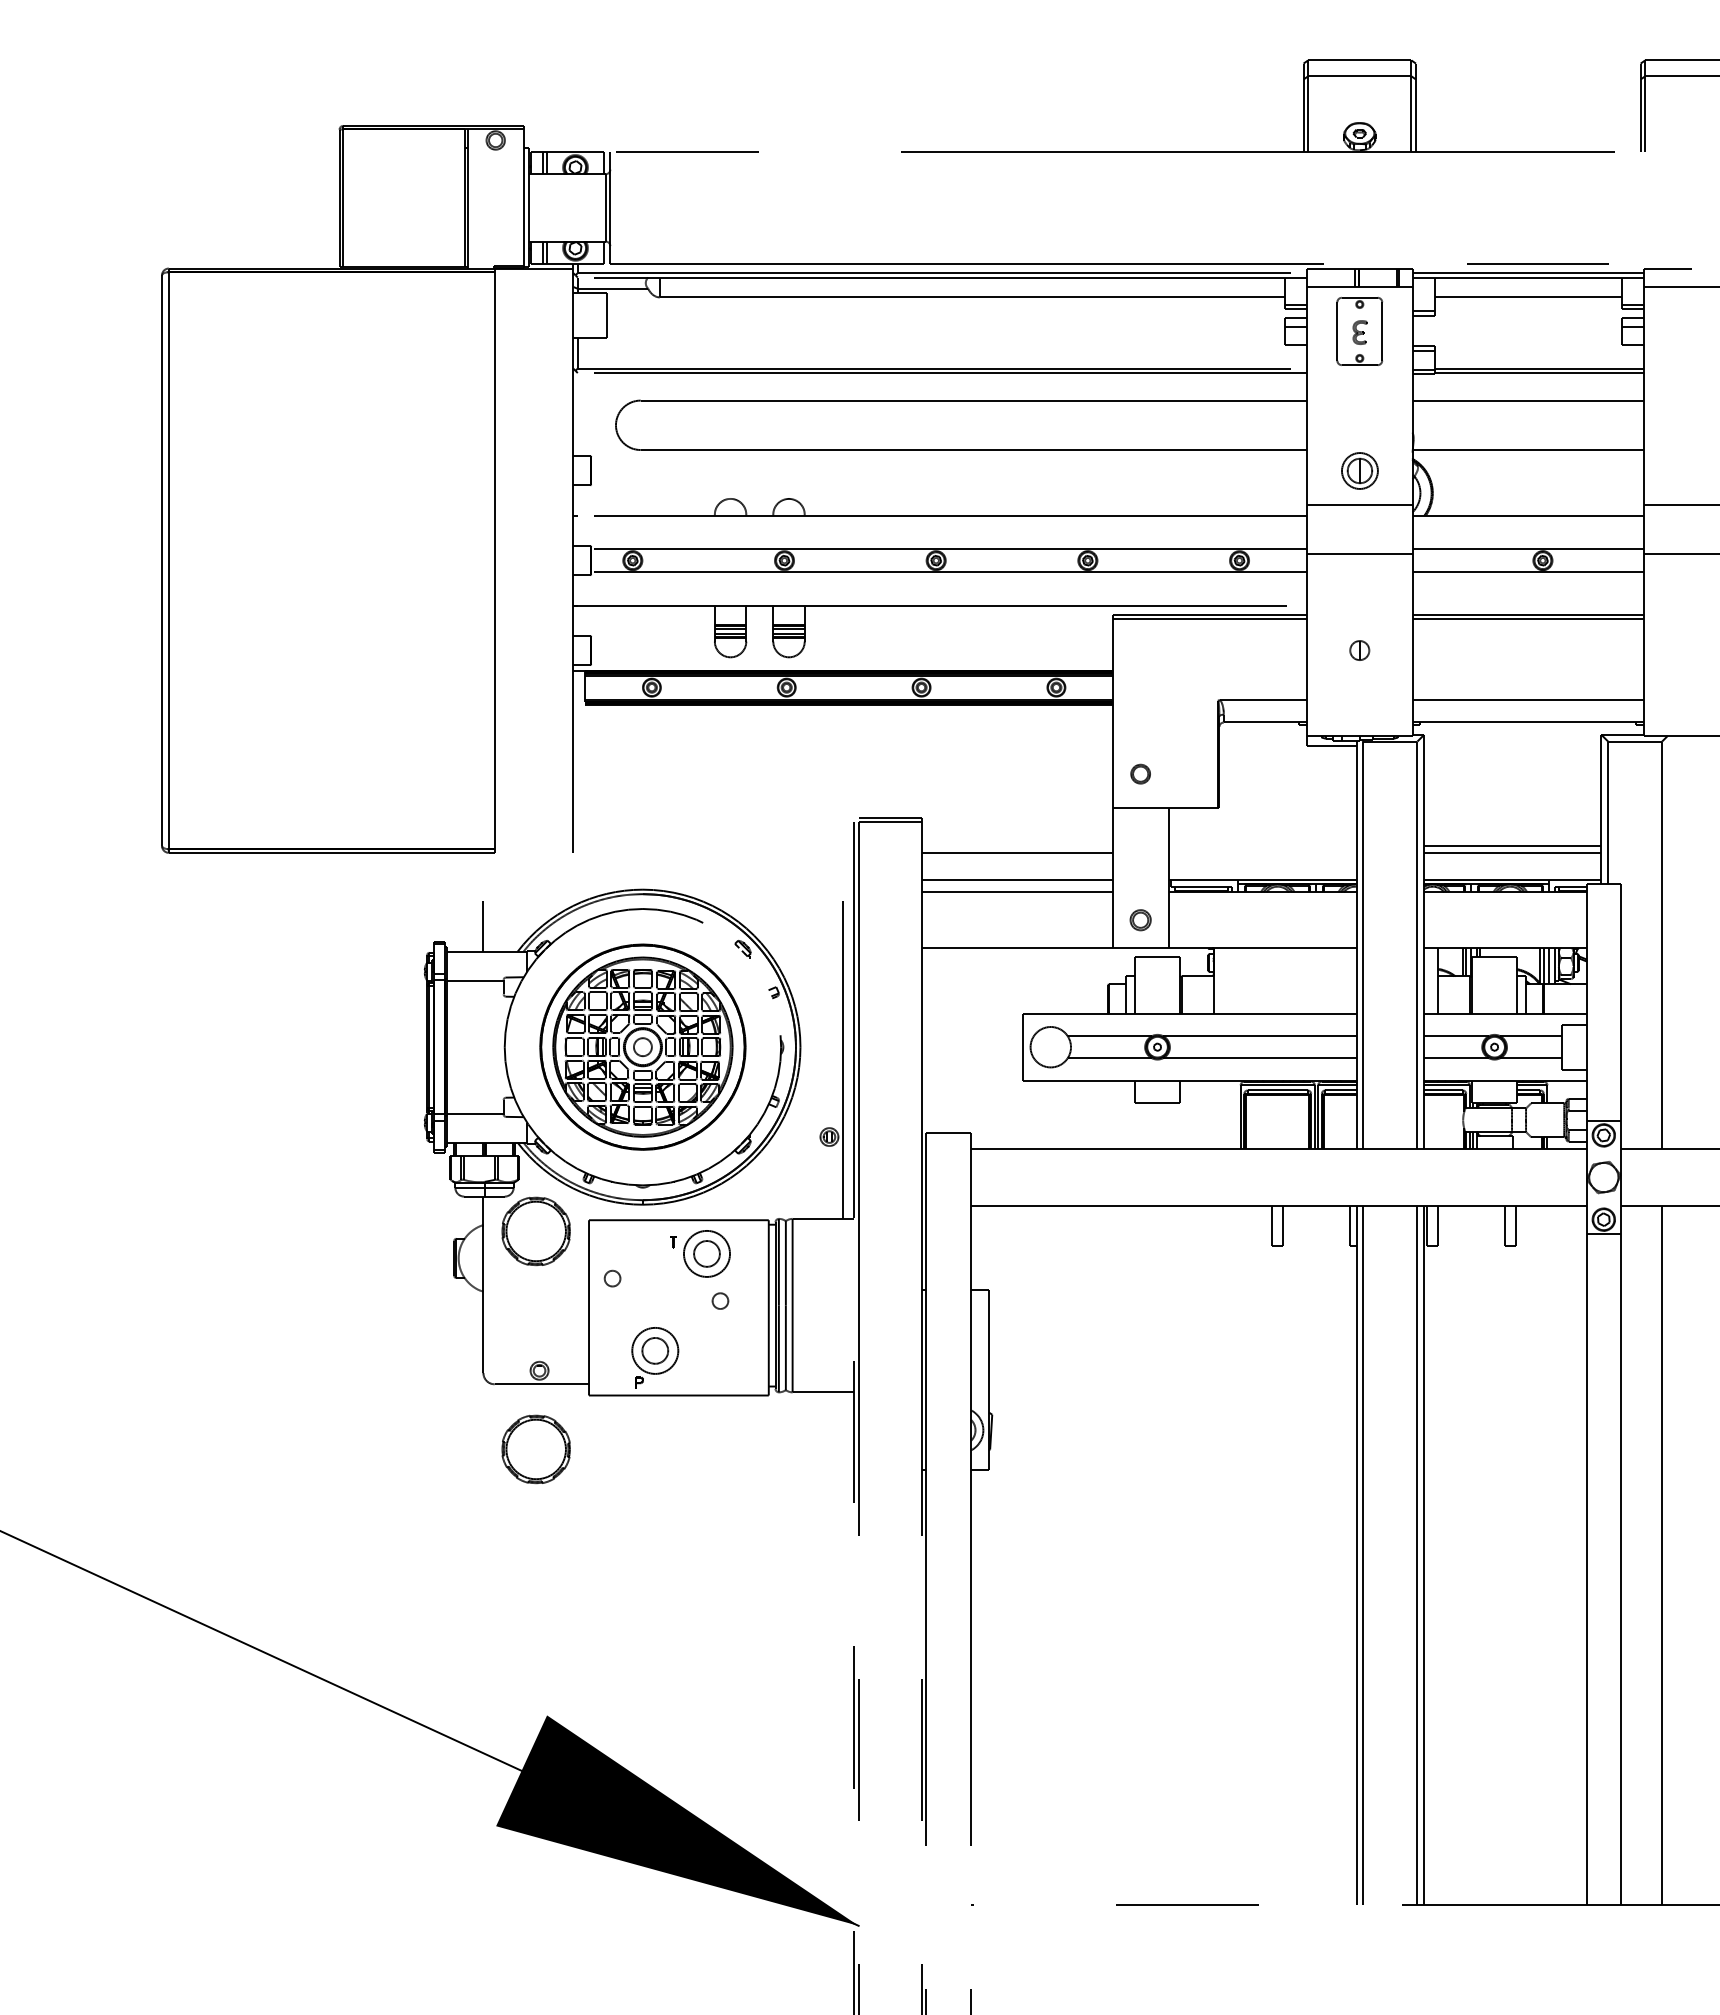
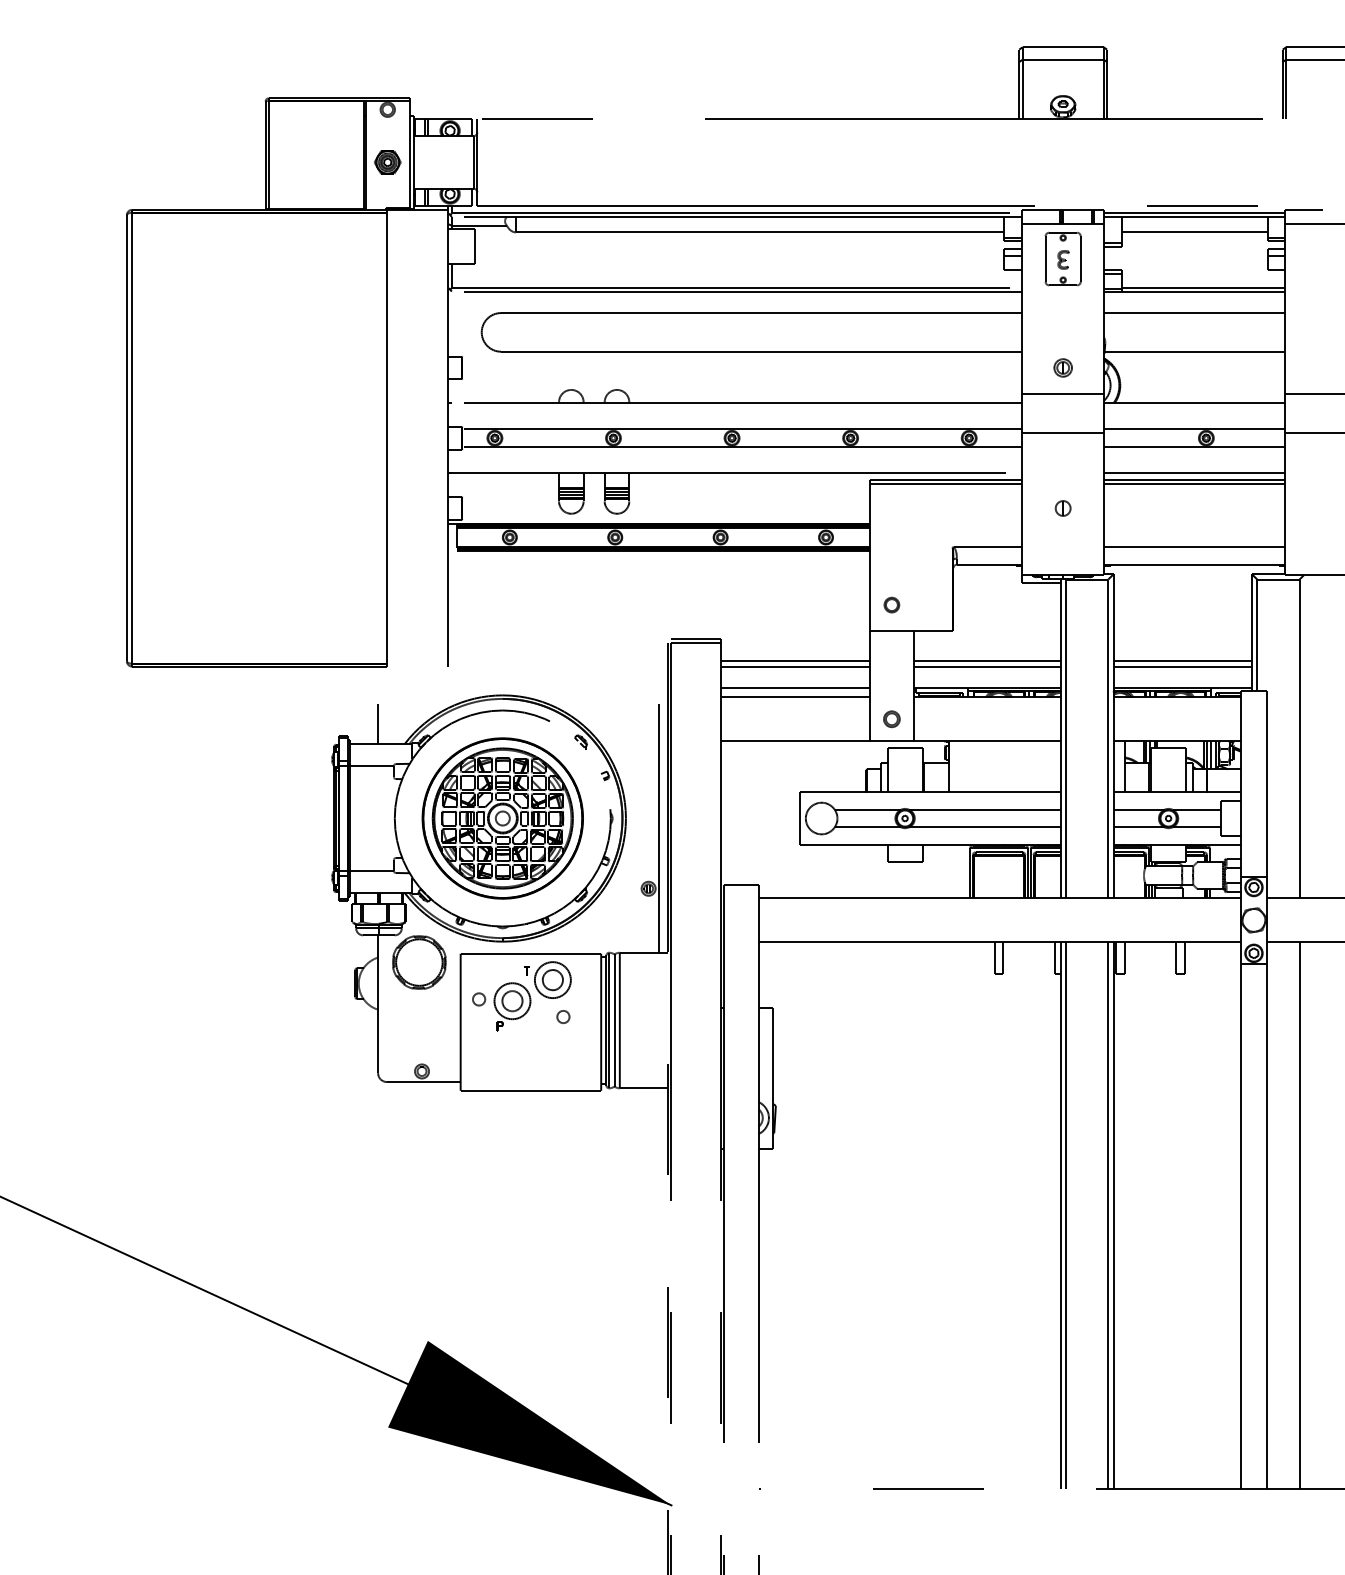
part: (495, 207) -> (387, 162), added
part: (1359, 470) -> (1062, 367), size x0.62
line: (1528, 605) -> (1195, 473), added
line: (1016, 846) -> (794, 661), added
line: (1262, 846) -> (987, 661), added
line: (1262, 852) -> (987, 666), added
part: (655, 1357) -> (512, 1006), moved
part: (535, 1449) -> (418, 1133), removed

